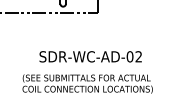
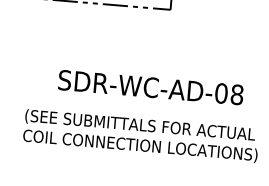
text: (138, 56) -> (236, 94), SDR-WC-AD-02 -> SDR-WC-AD-08

